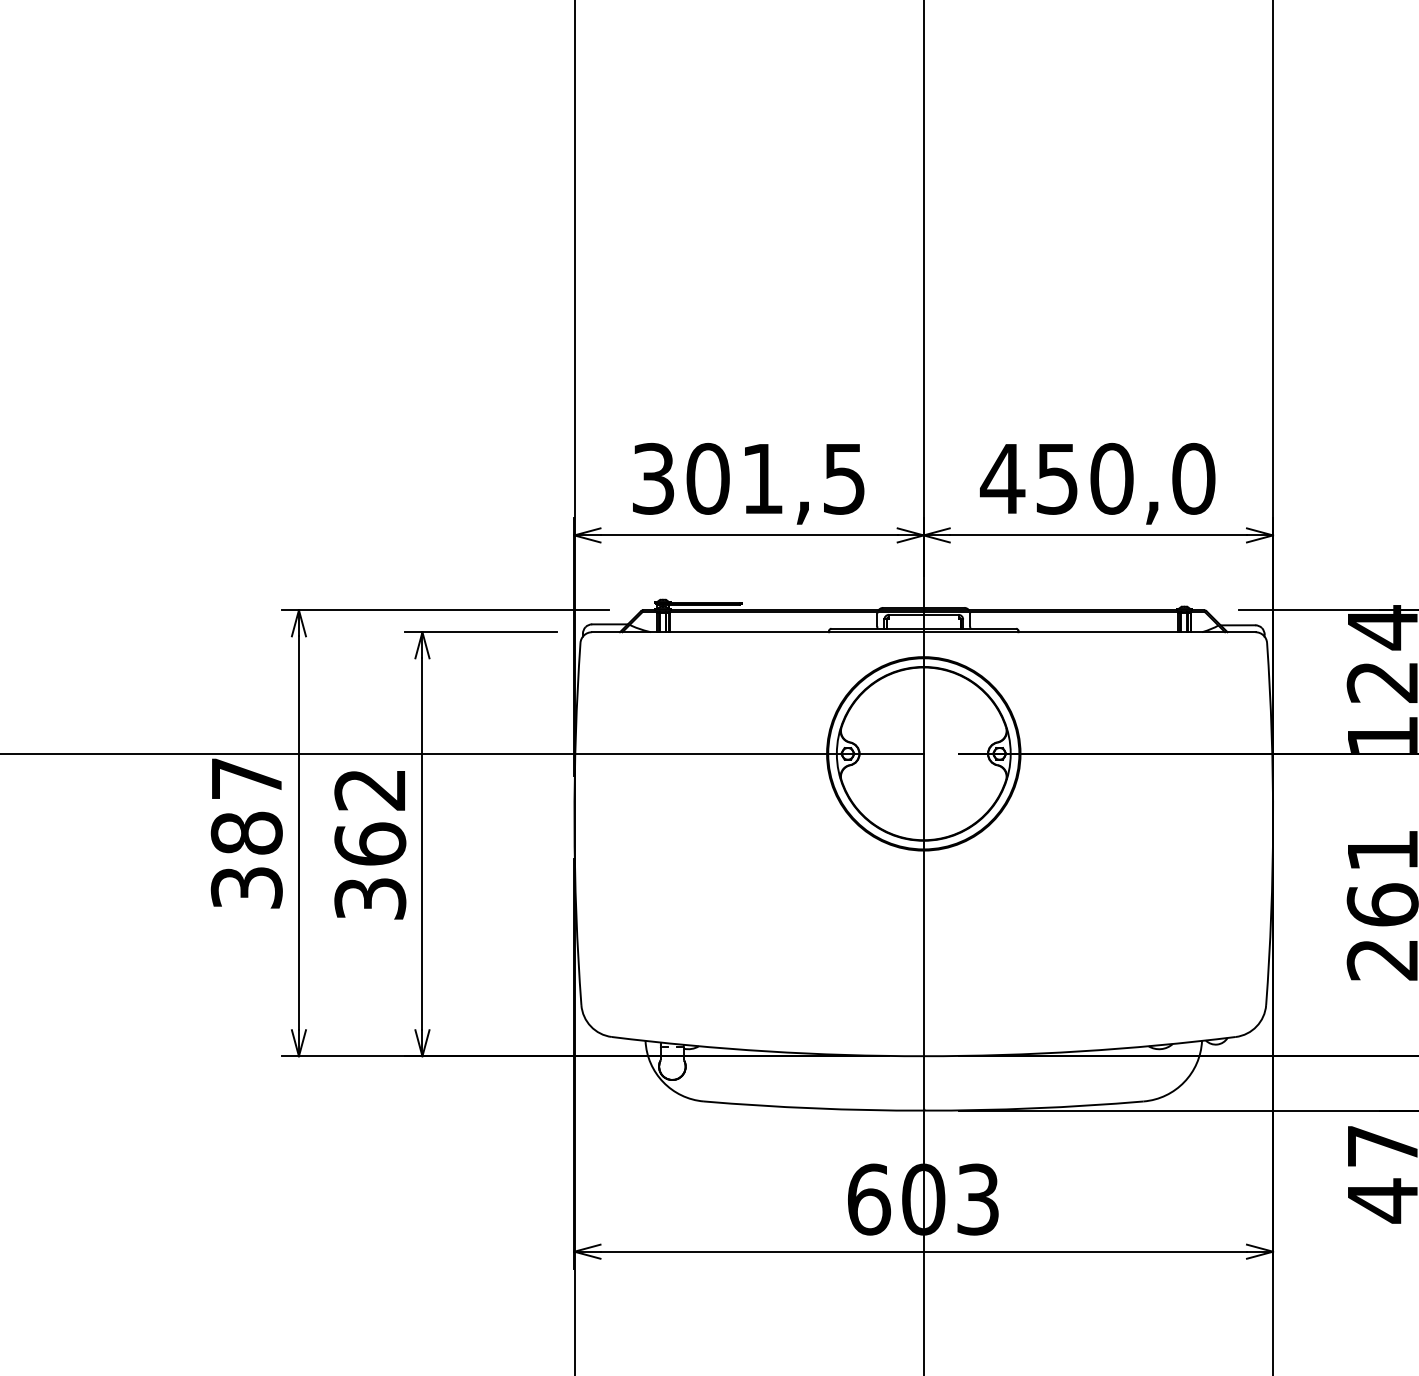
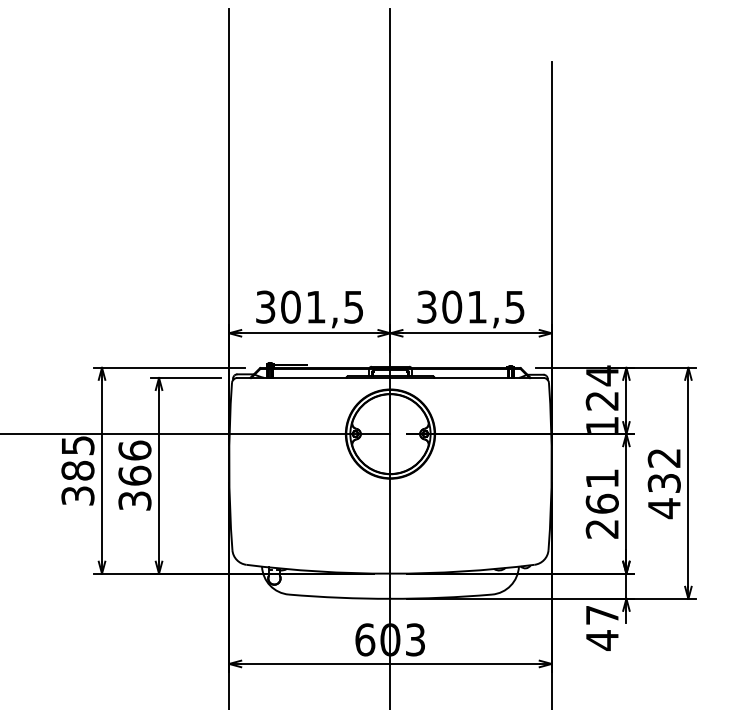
text: (1097, 477) -> (470, 306), 450,0 -> 301,5
text: (247, 778) -> (78, 445), 387 -> 385
text: (369, 789) -> (134, 450), 362 -> 366

